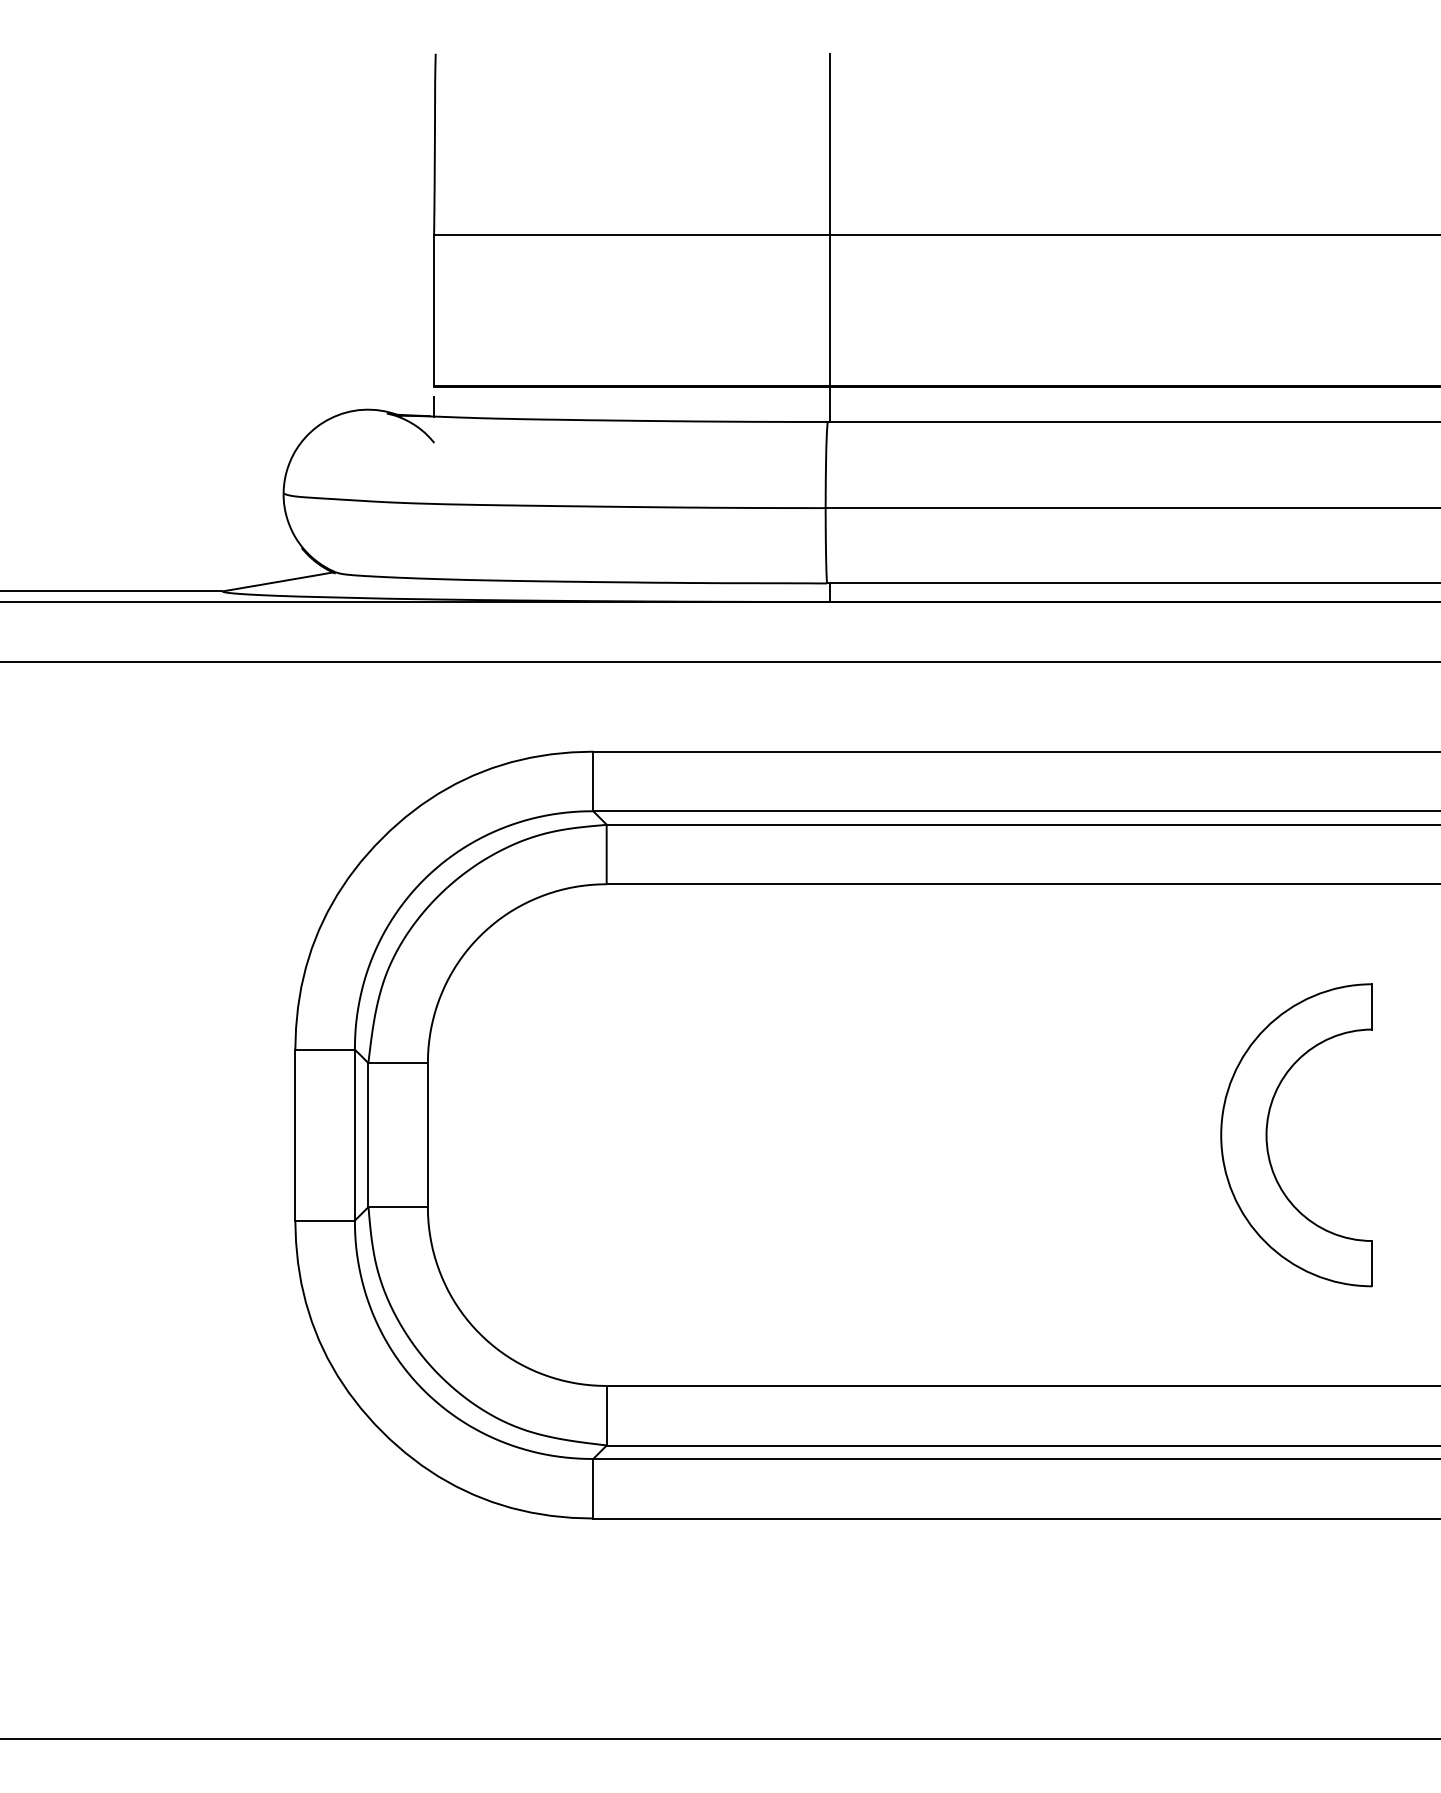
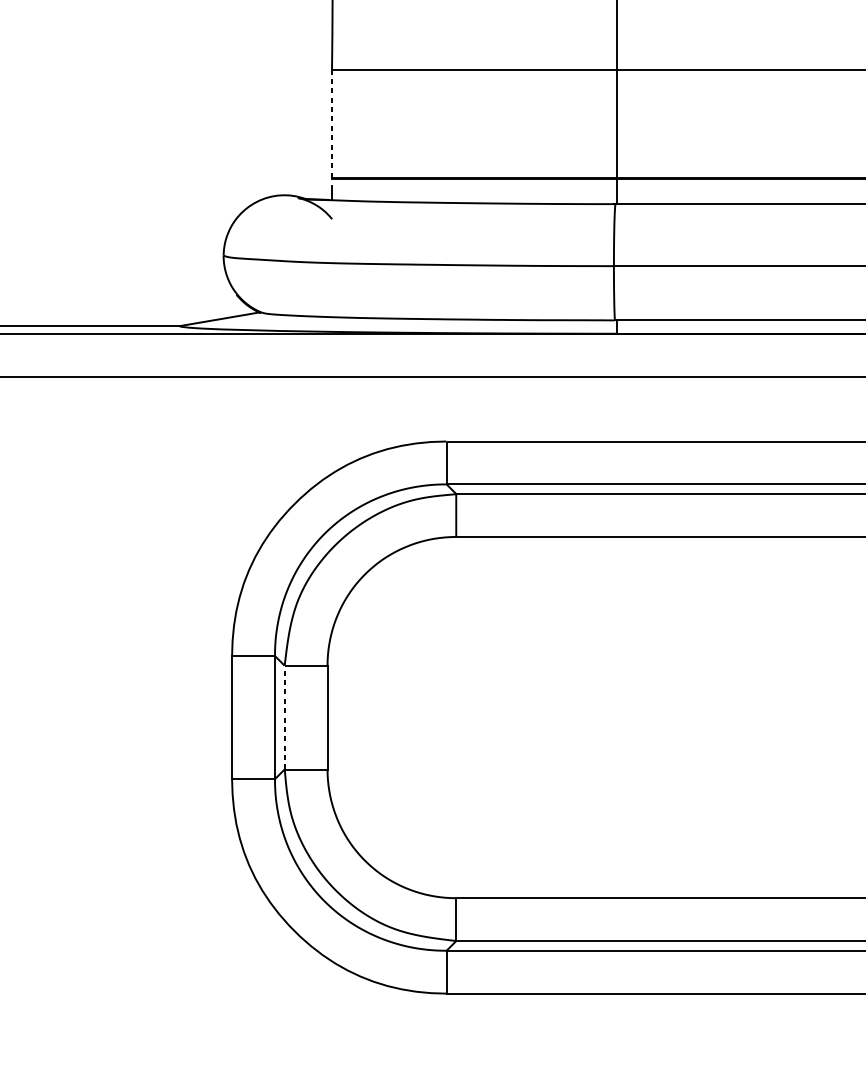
line: (434, 310) -> (332, 123), solid -> dashed
line: (368, 1134) -> (284, 717), solid -> dashed

